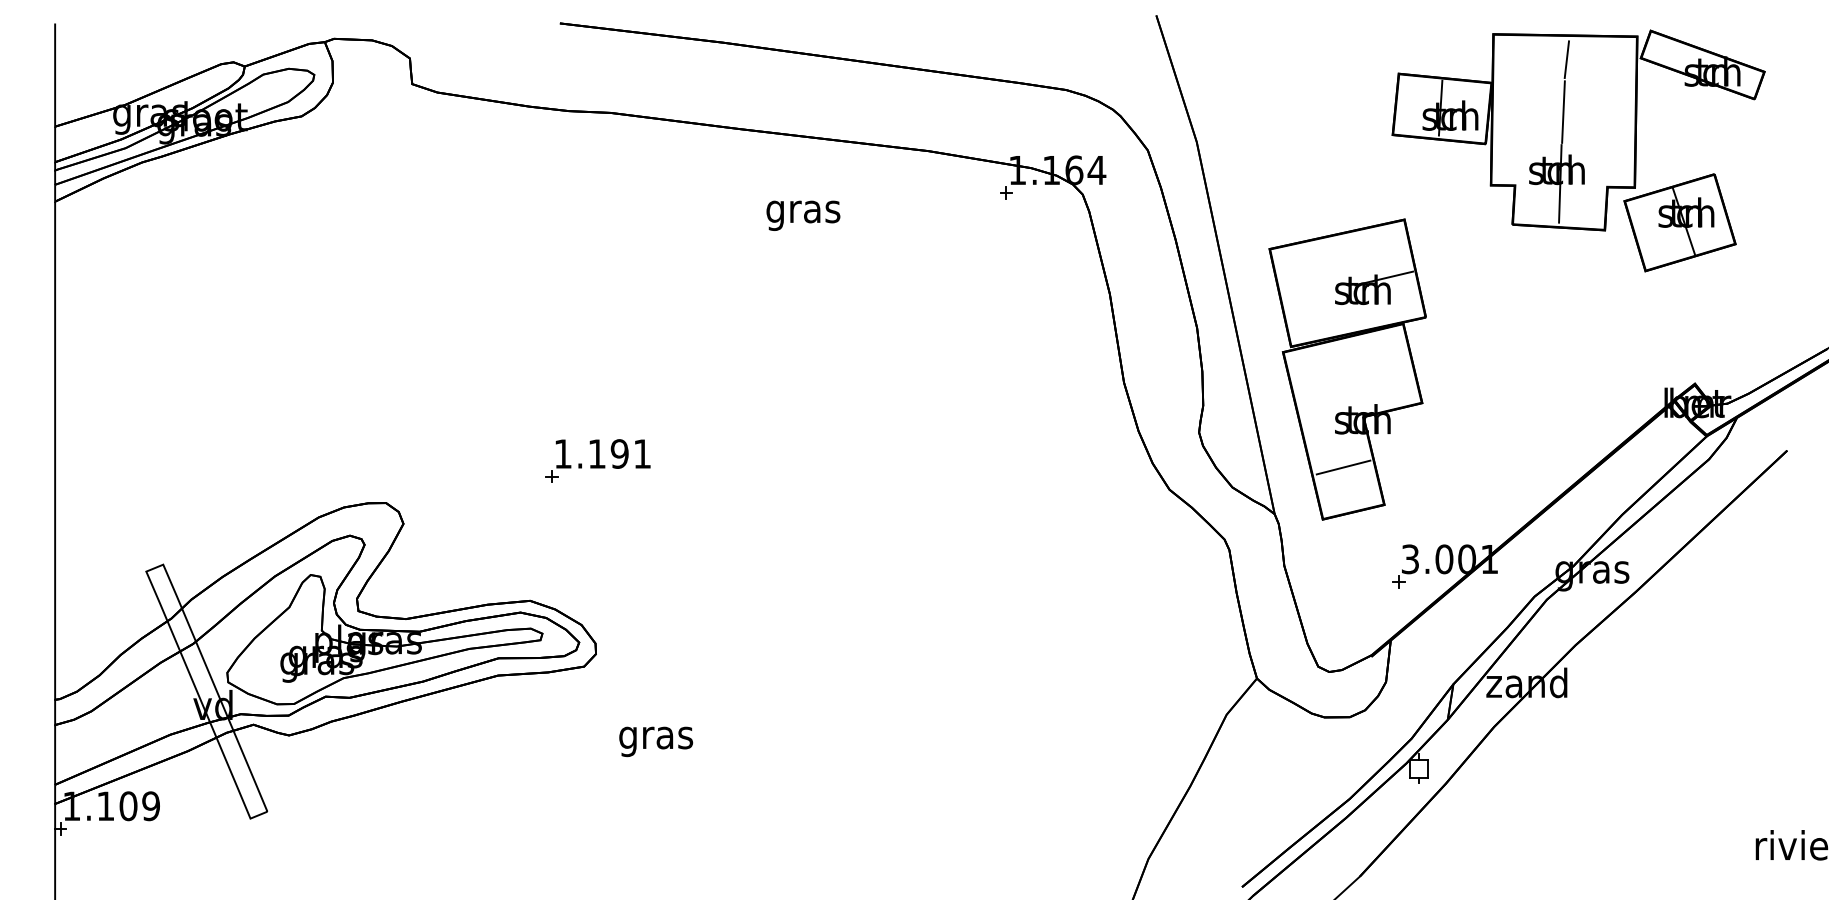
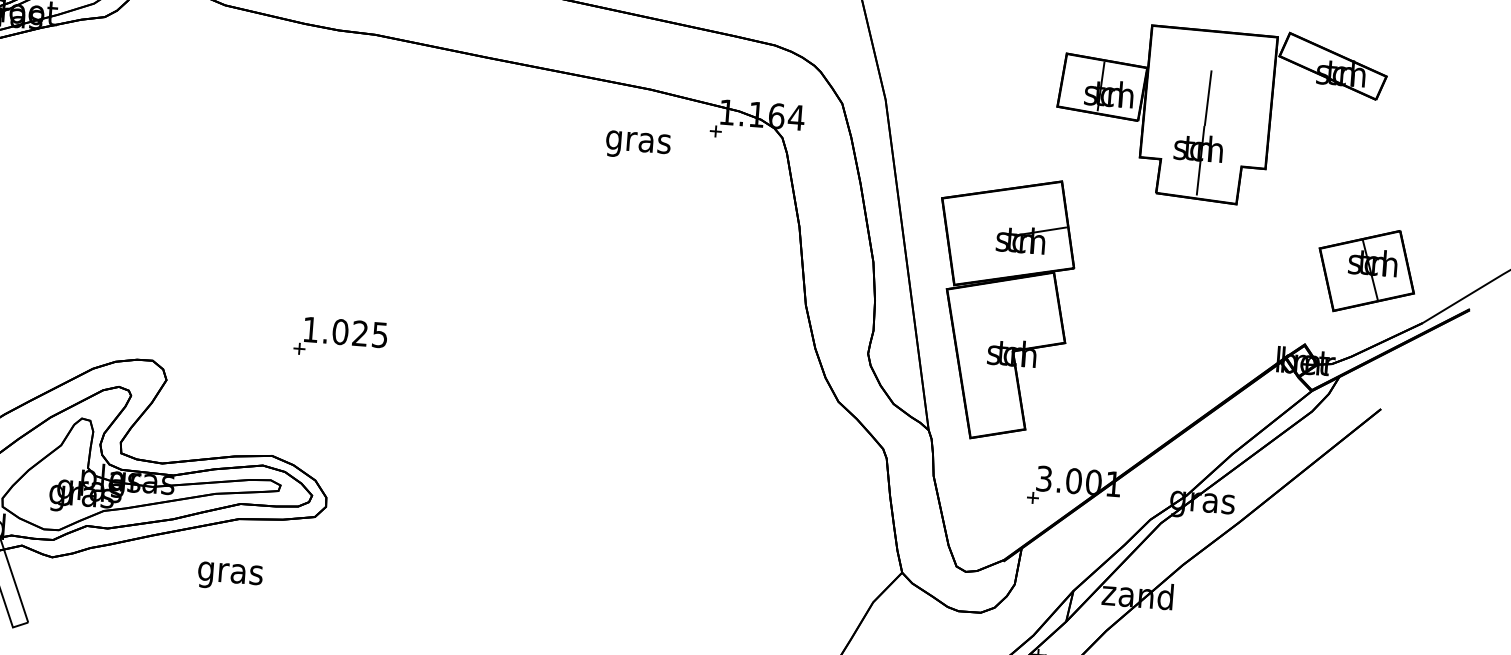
line: (1566, 59) -> (1214, 52), removed
text: (803, 215) -> (638, 145), moved
part: (1679, 222) -> (1366, 270), moved
text: (619, 453) -> (360, 333), 1.191 -> 1.025
line: (1343, 467) -> (991, 394), removed
text: (656, 741) -> (230, 576), moved

